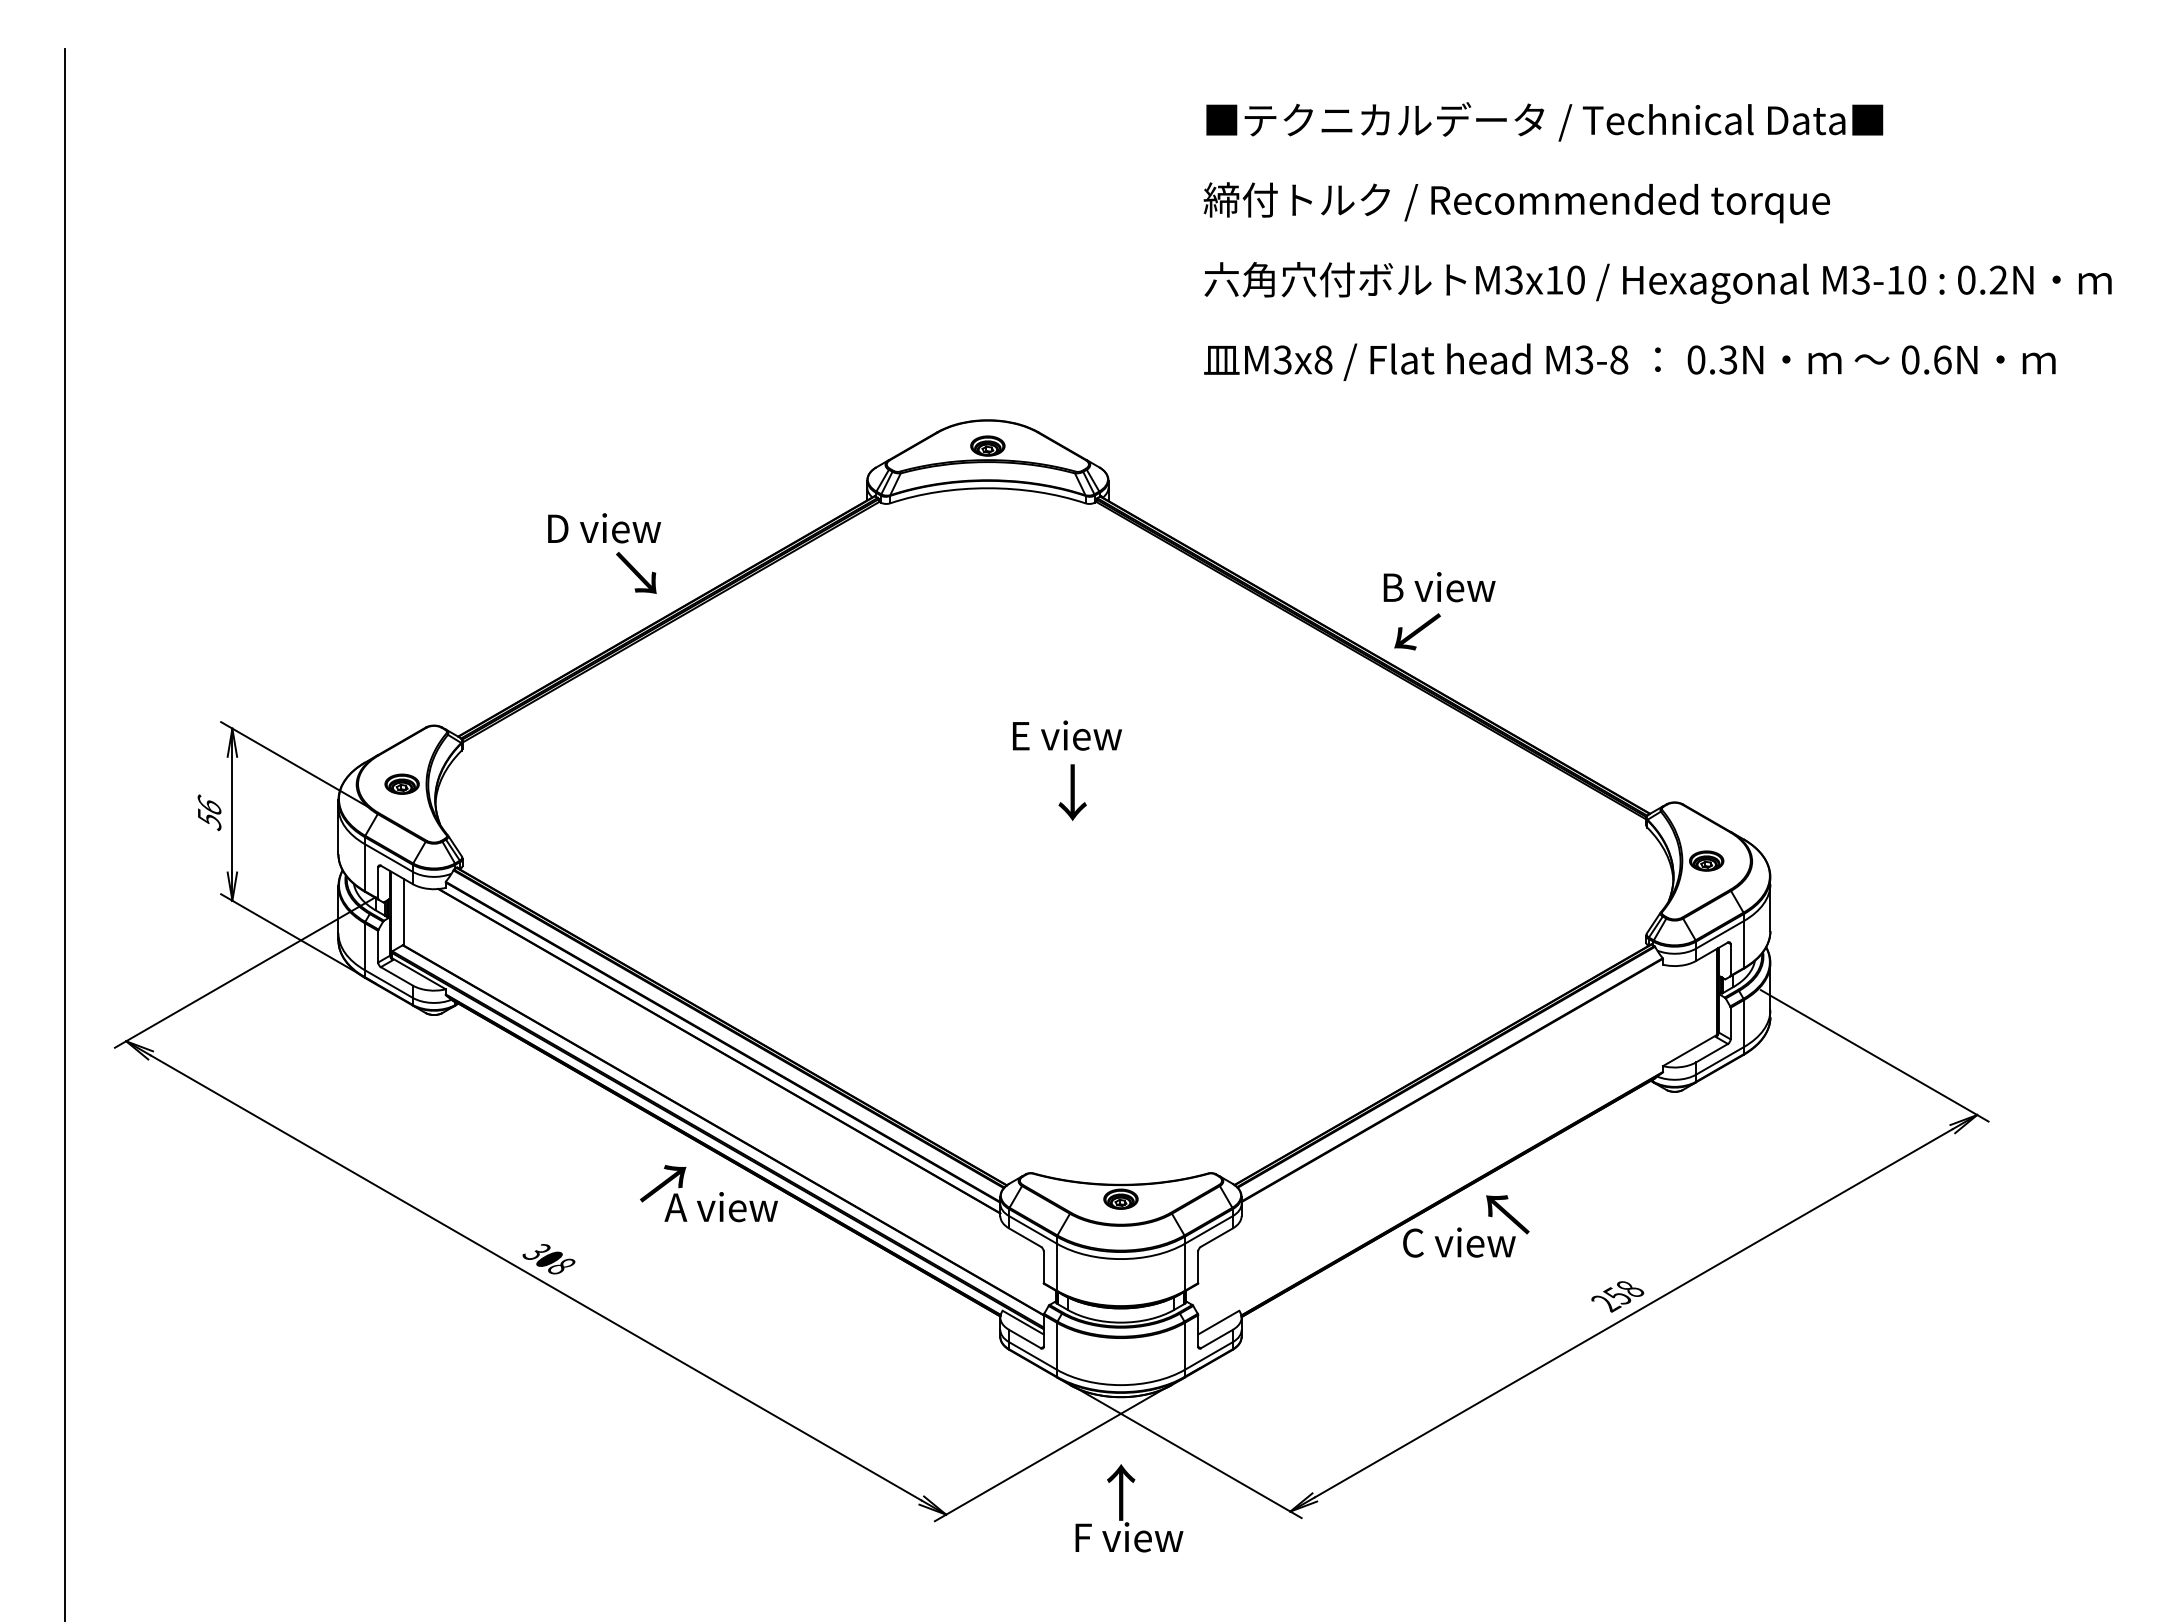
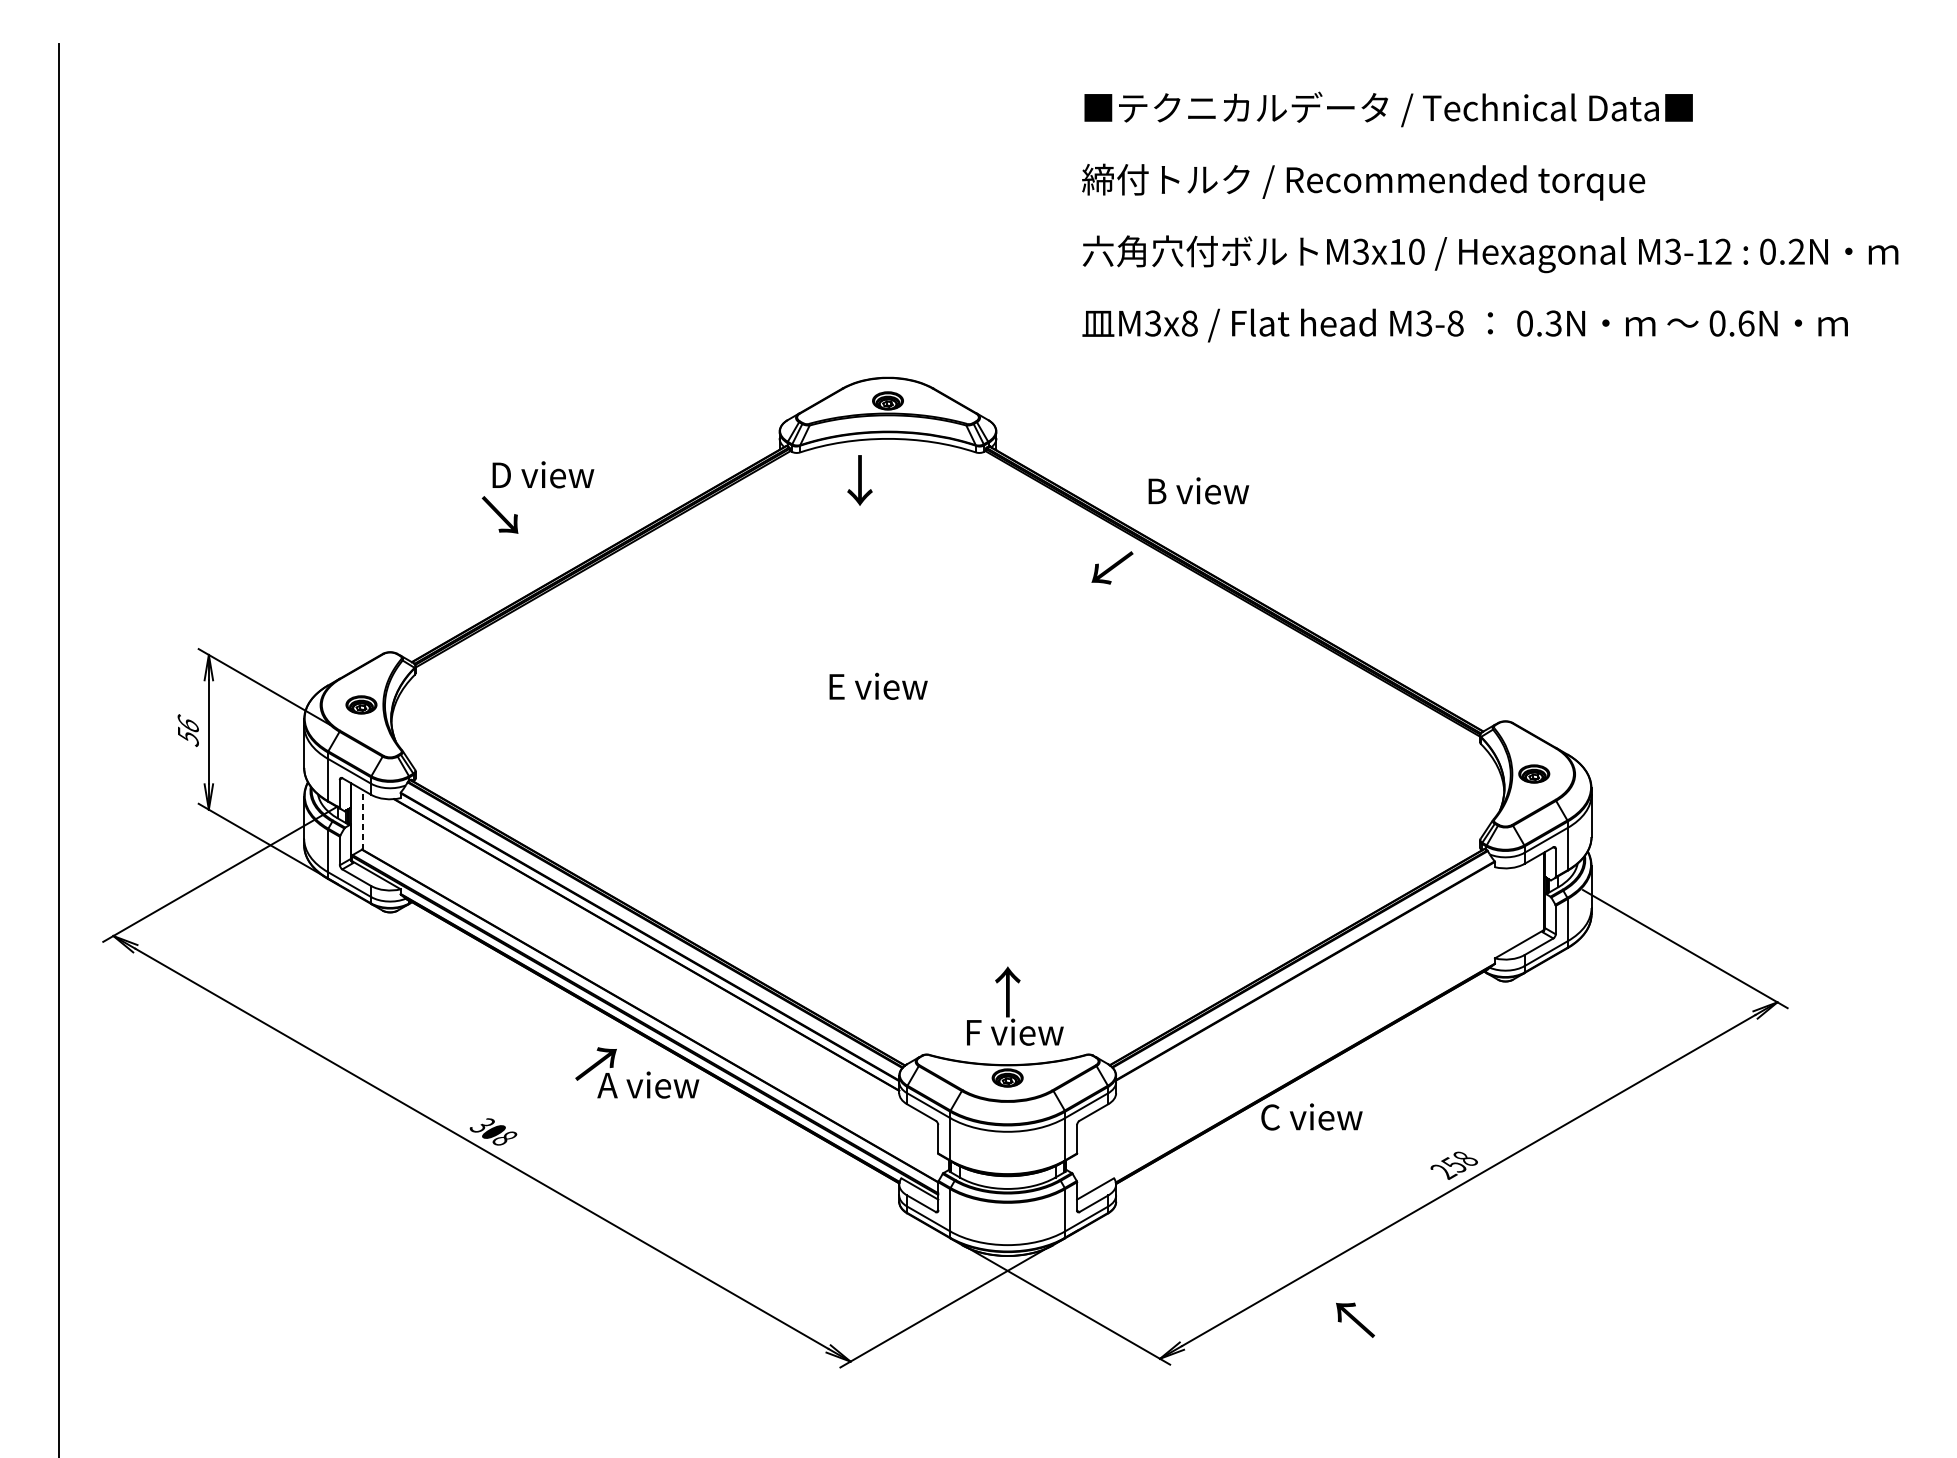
text: (1917, 279) -> (1723, 251), M3-10 -> M3-12
text: (636, 572) -> (500, 514), moved
text: (1439, 587) -> (1198, 491), moved
text: (1417, 631) -> (1112, 567), moved
text: (1067, 735) -> (878, 686), moved
text: (1072, 792) -> (859, 480), moved
line: (403, 911) -> (362, 819), solid -> dashed
text: (1507, 1214) -> (1355, 1320), moved
text: (1129, 1508) -> (1015, 1006), moved

